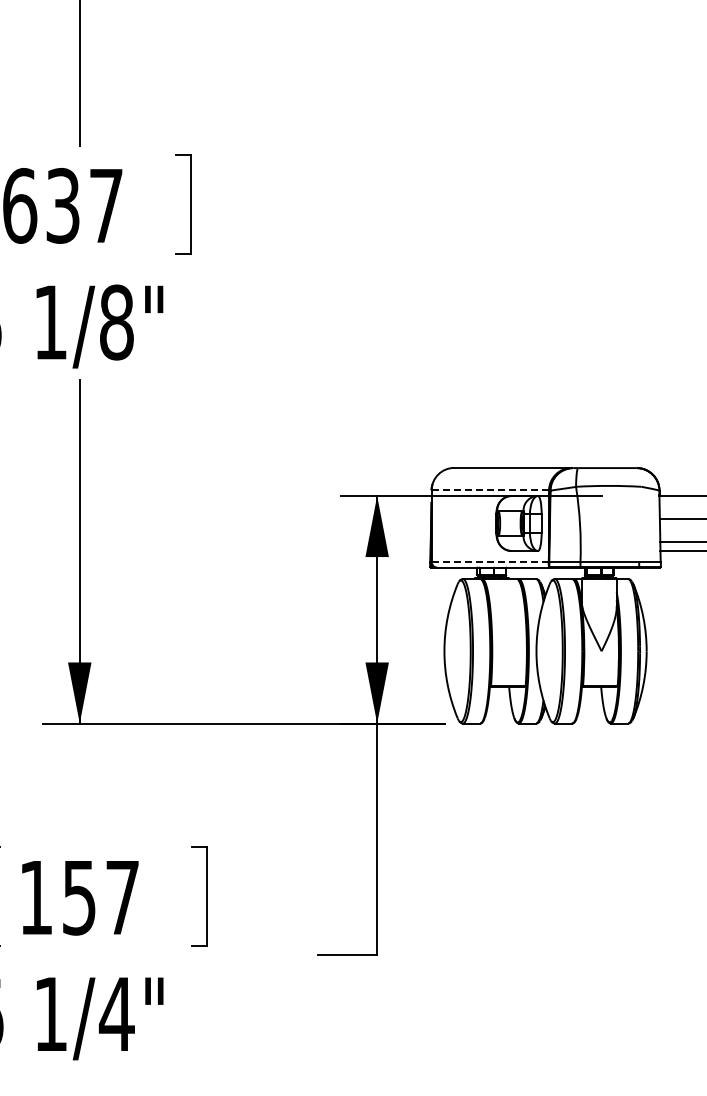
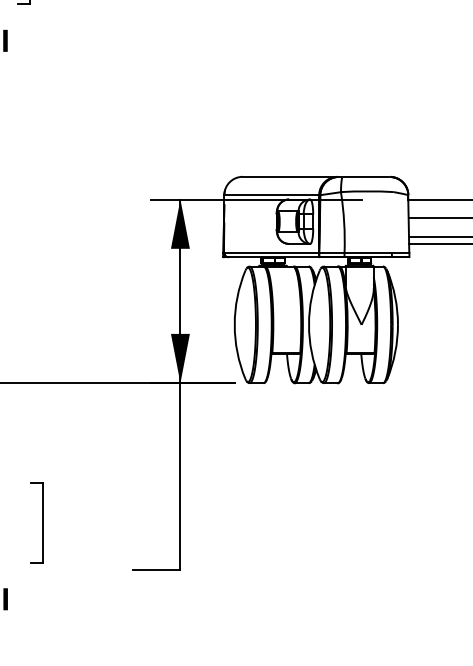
line: (490, 490) -> (271, 195), dashed -> solid
line: (490, 561) -> (271, 252), dashed -> solid

